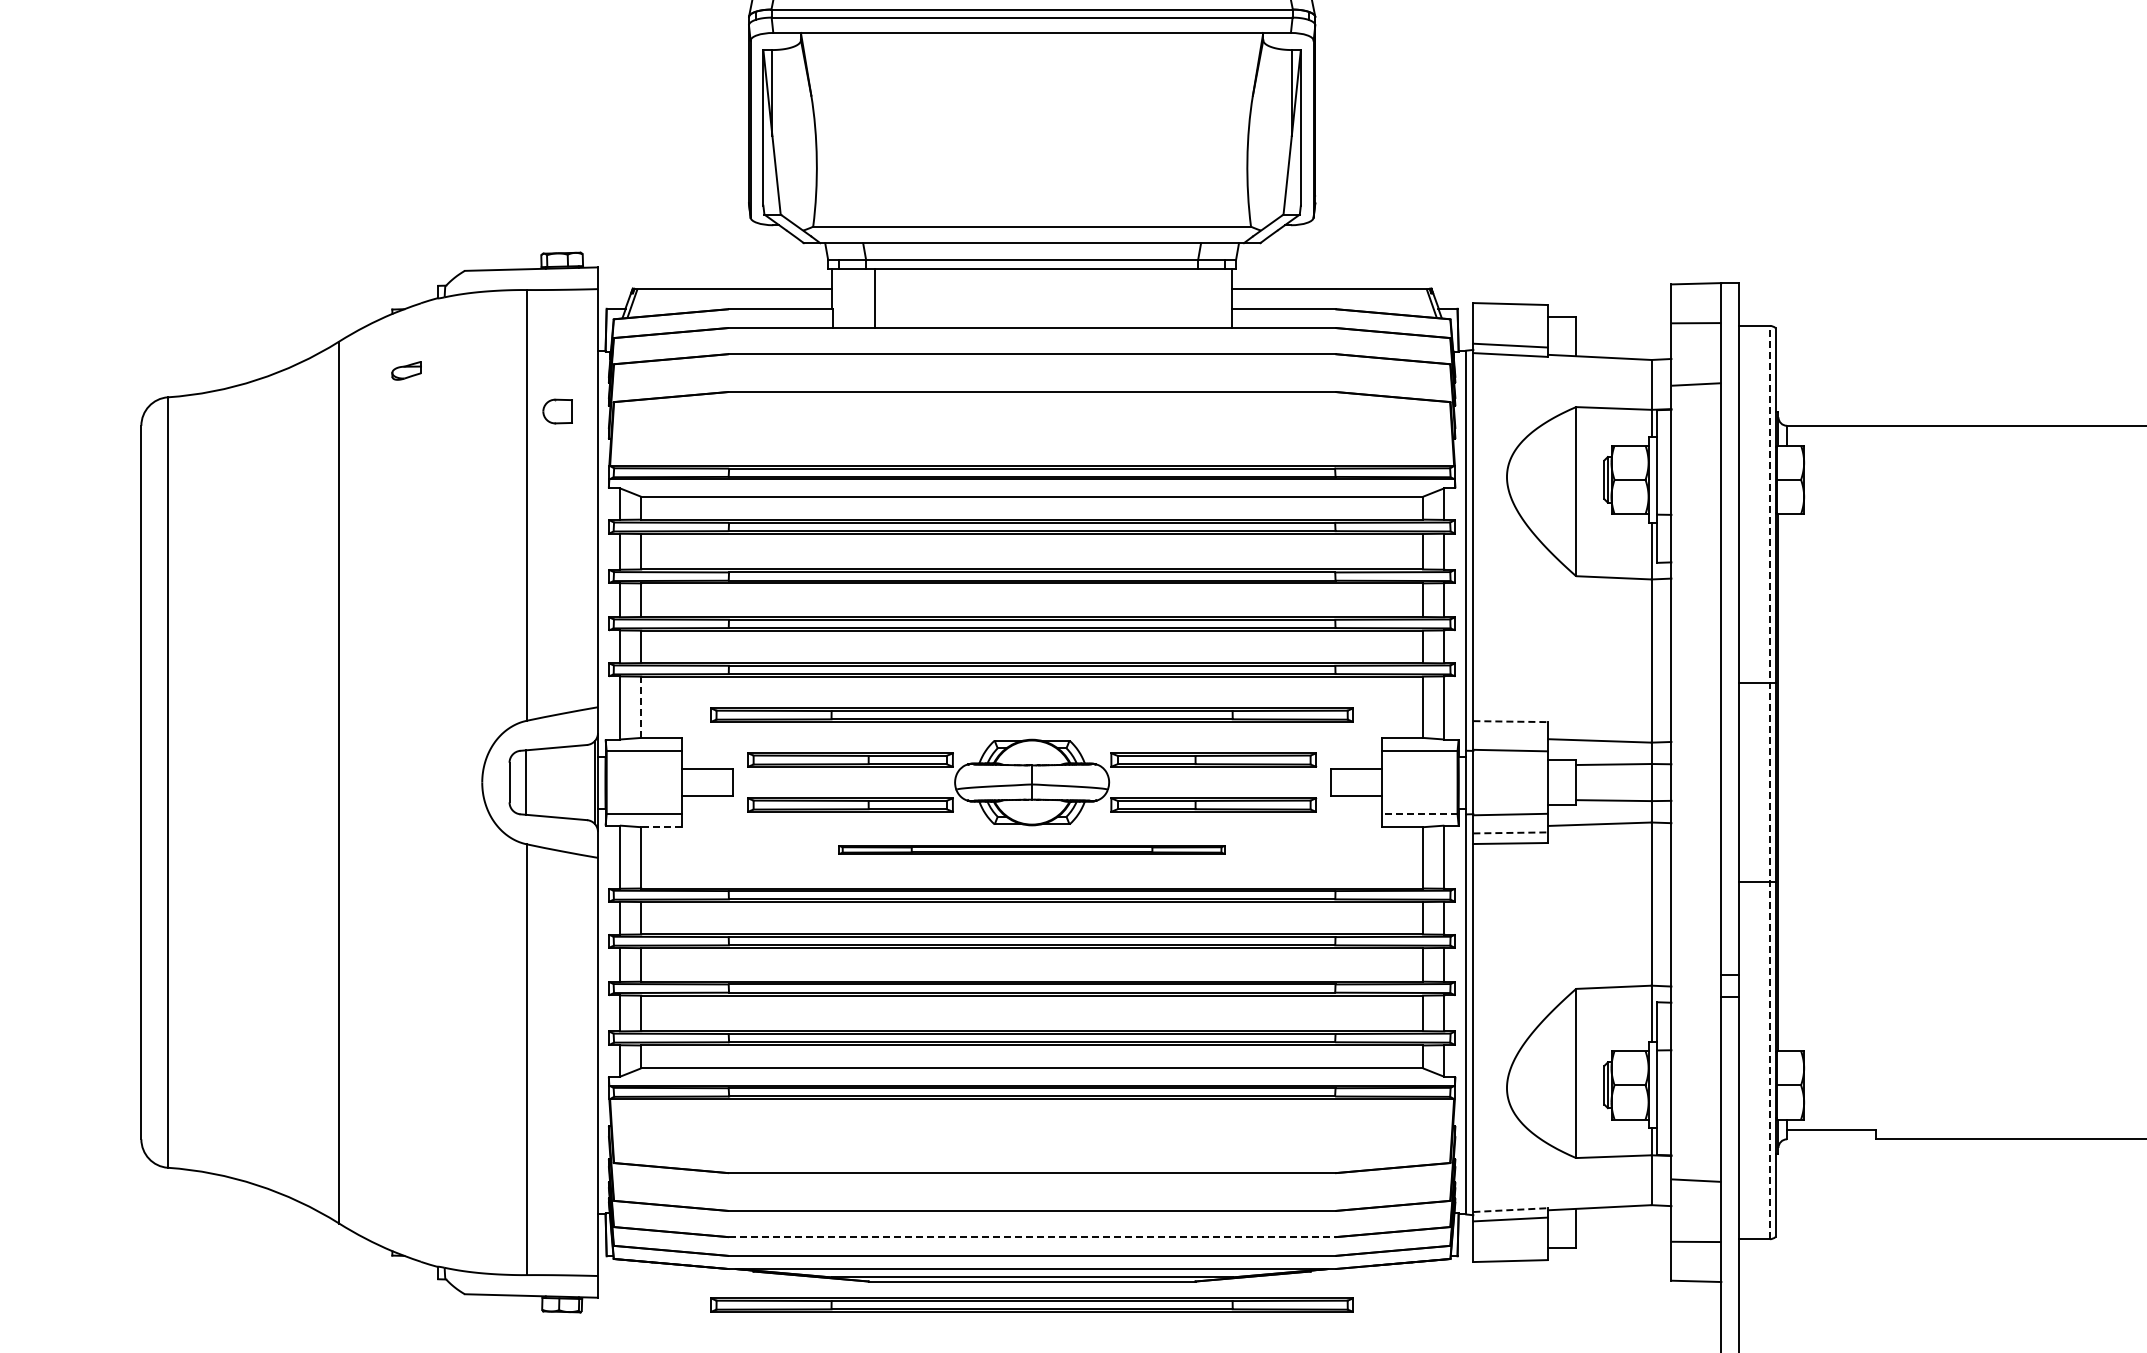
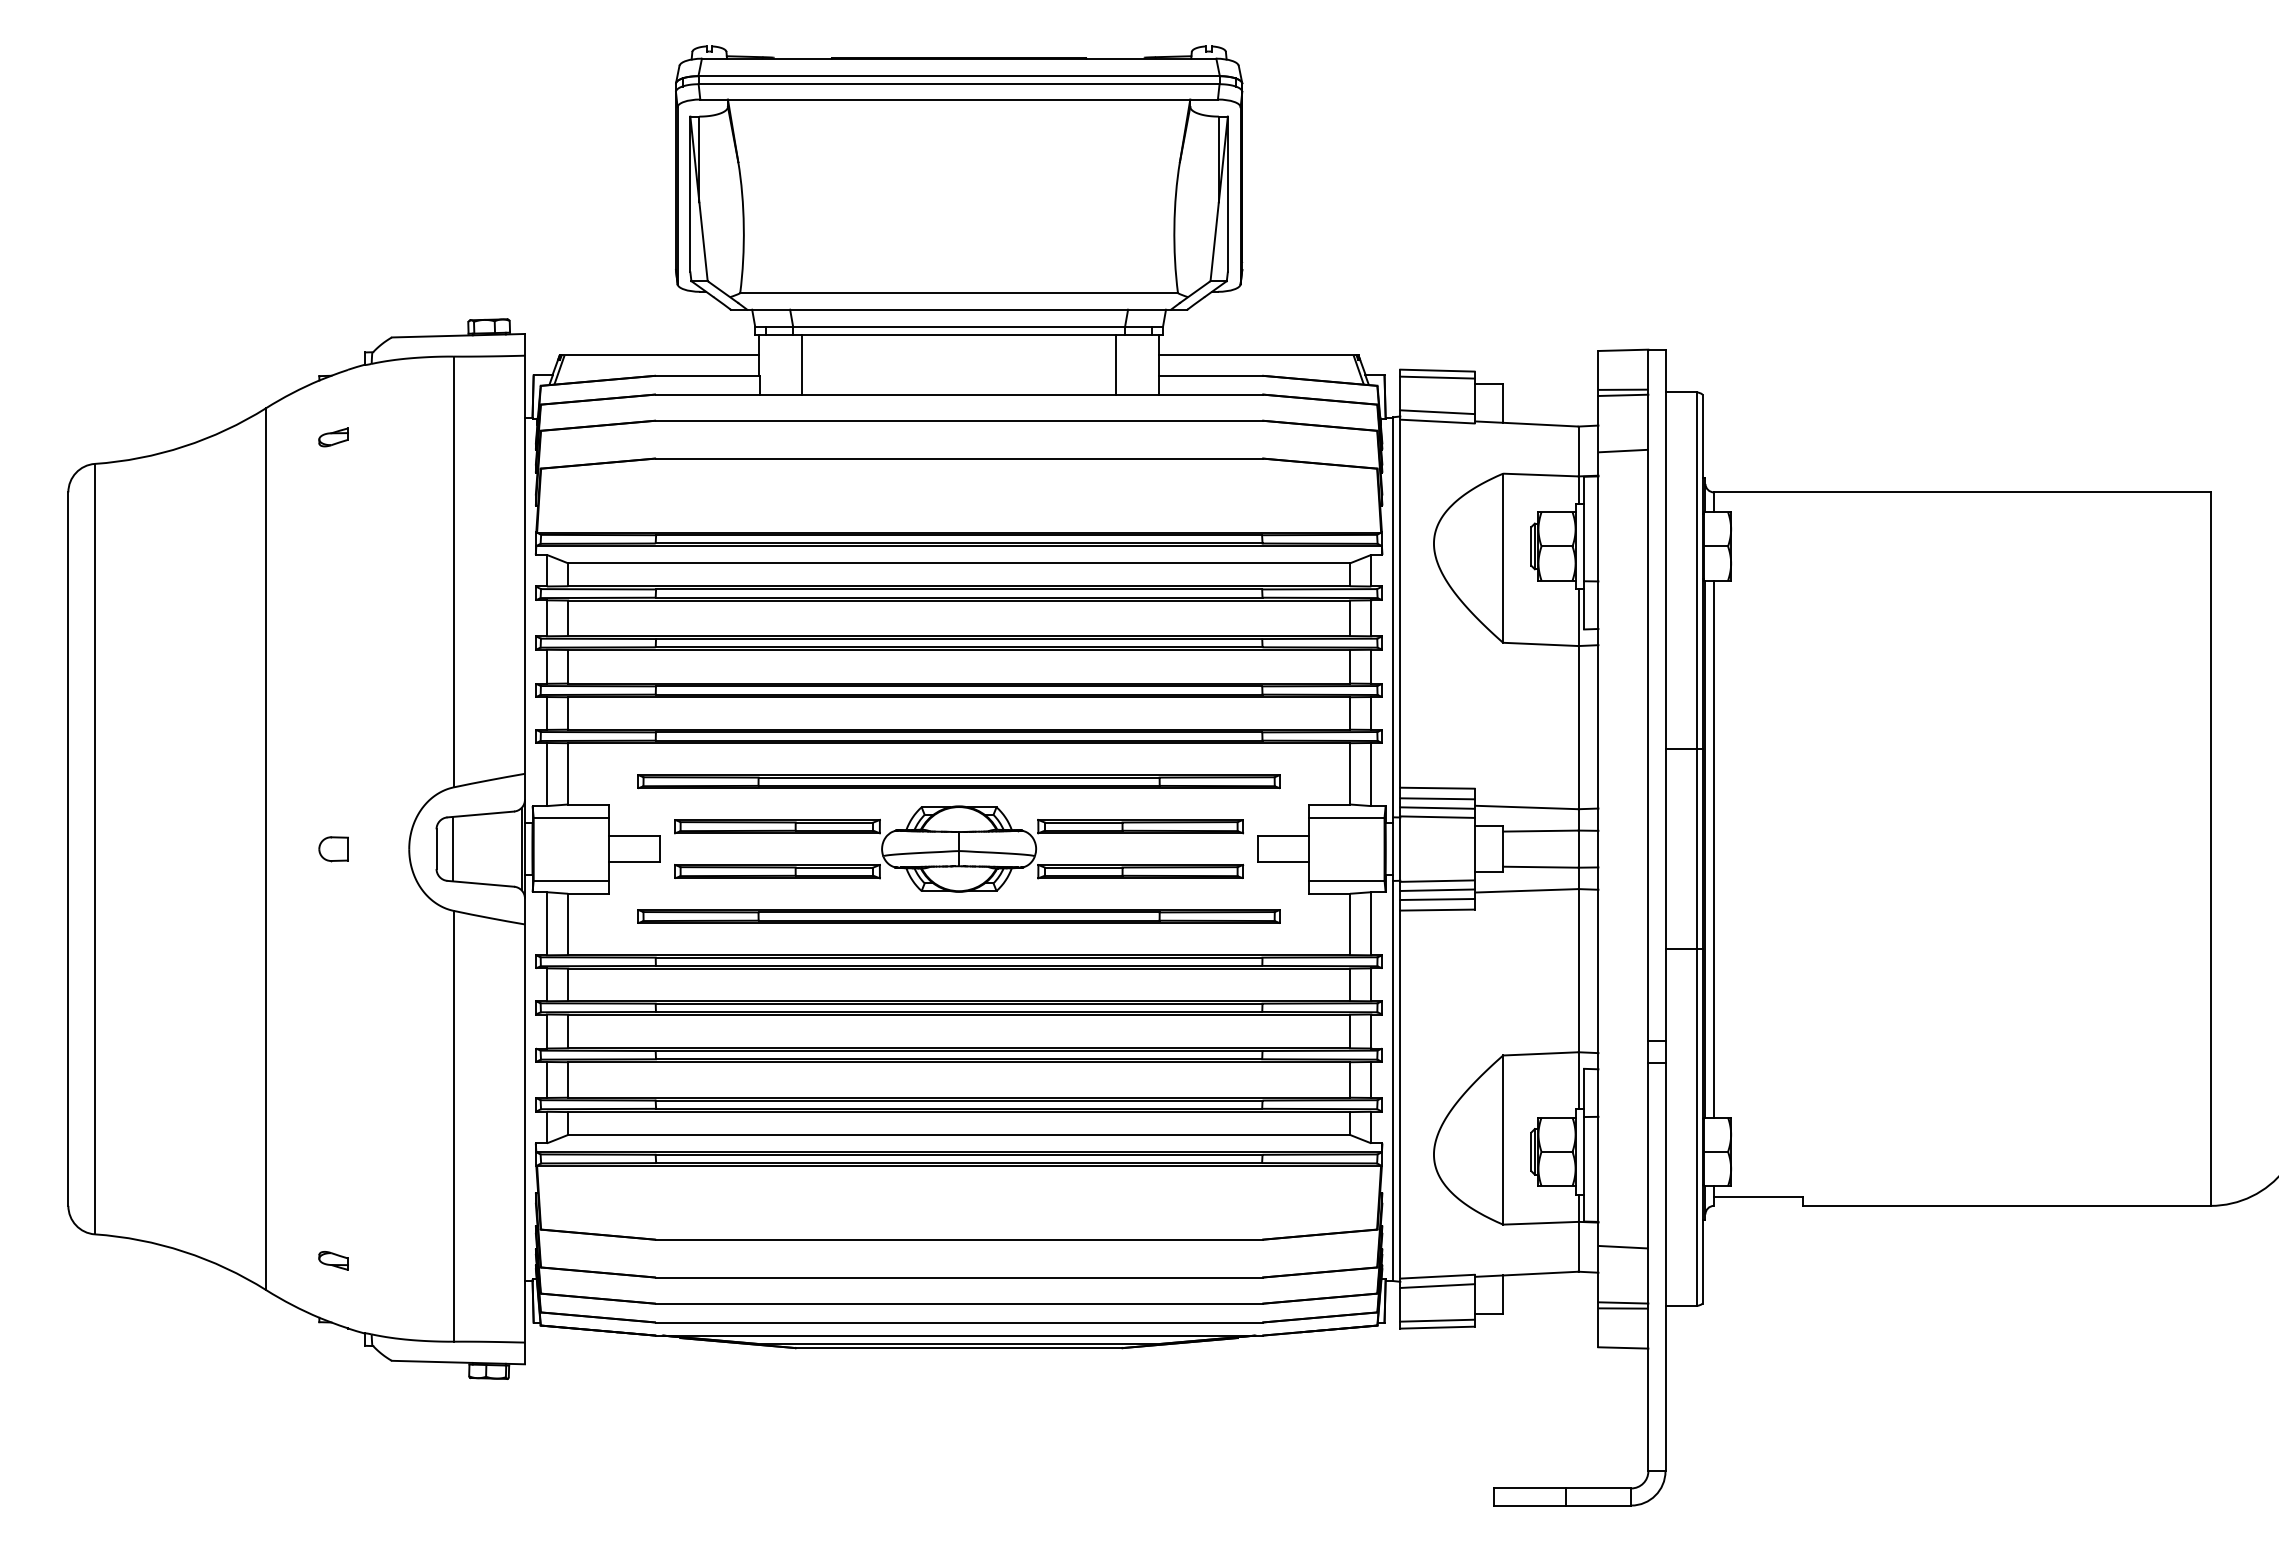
line: (1189, 297) -> (1116, 364), added
line: (1510, 310) -> (1437, 377), added
line: (1696, 328) -> (1623, 395), added
part: (557, 411) -> (333, 849), moved
line: (641, 706) -> (568, 773), dashed -> solid
line: (1510, 721) -> (1437, 788), dashed -> solid
line: (1510, 731) -> (1437, 798), added
line: (1510, 740) -> (1437, 807), added
line: (1787, 781) -> (1714, 848), added
line: (1769, 782) -> (1696, 849), dashed -> solid
line: (1419, 813) -> (1346, 880), dashed -> solid
line: (1510, 822) -> (1437, 889), added
line: (661, 826) -> (588, 893), dashed -> solid
line: (1510, 832) -> (1437, 899), dashed -> solid
part: (1031, 849) -> (958, 916), size x1.67
part: (406, 1193) -> (333, 1260), added
line: (1510, 1209) -> (1437, 1276), dashed -> solid
line: (1696, 1235) -> (1623, 1302), added
line: (1032, 1236) -> (959, 1303), dashed -> solid
line: (1510, 1253) -> (1437, 1320), added
part: (1031, 1304) -> (958, 1371), removed

